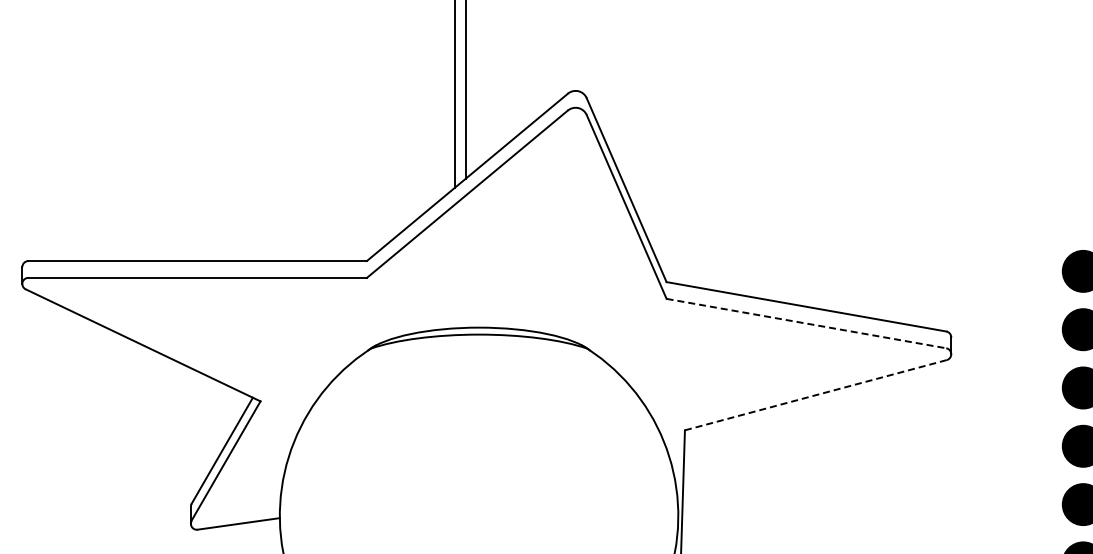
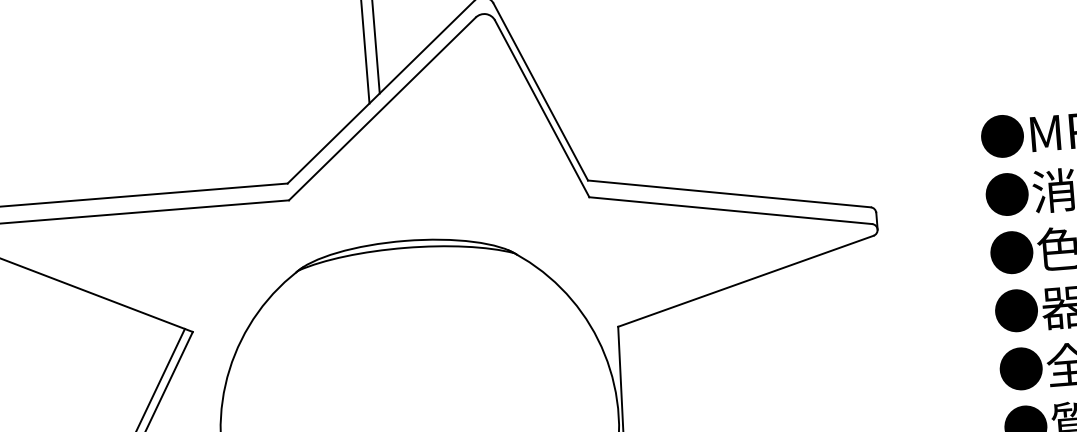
line: (806, 323) -> (730, 210), dashed -> solid
line: (815, 395) -> (745, 281), dashed -> solid

